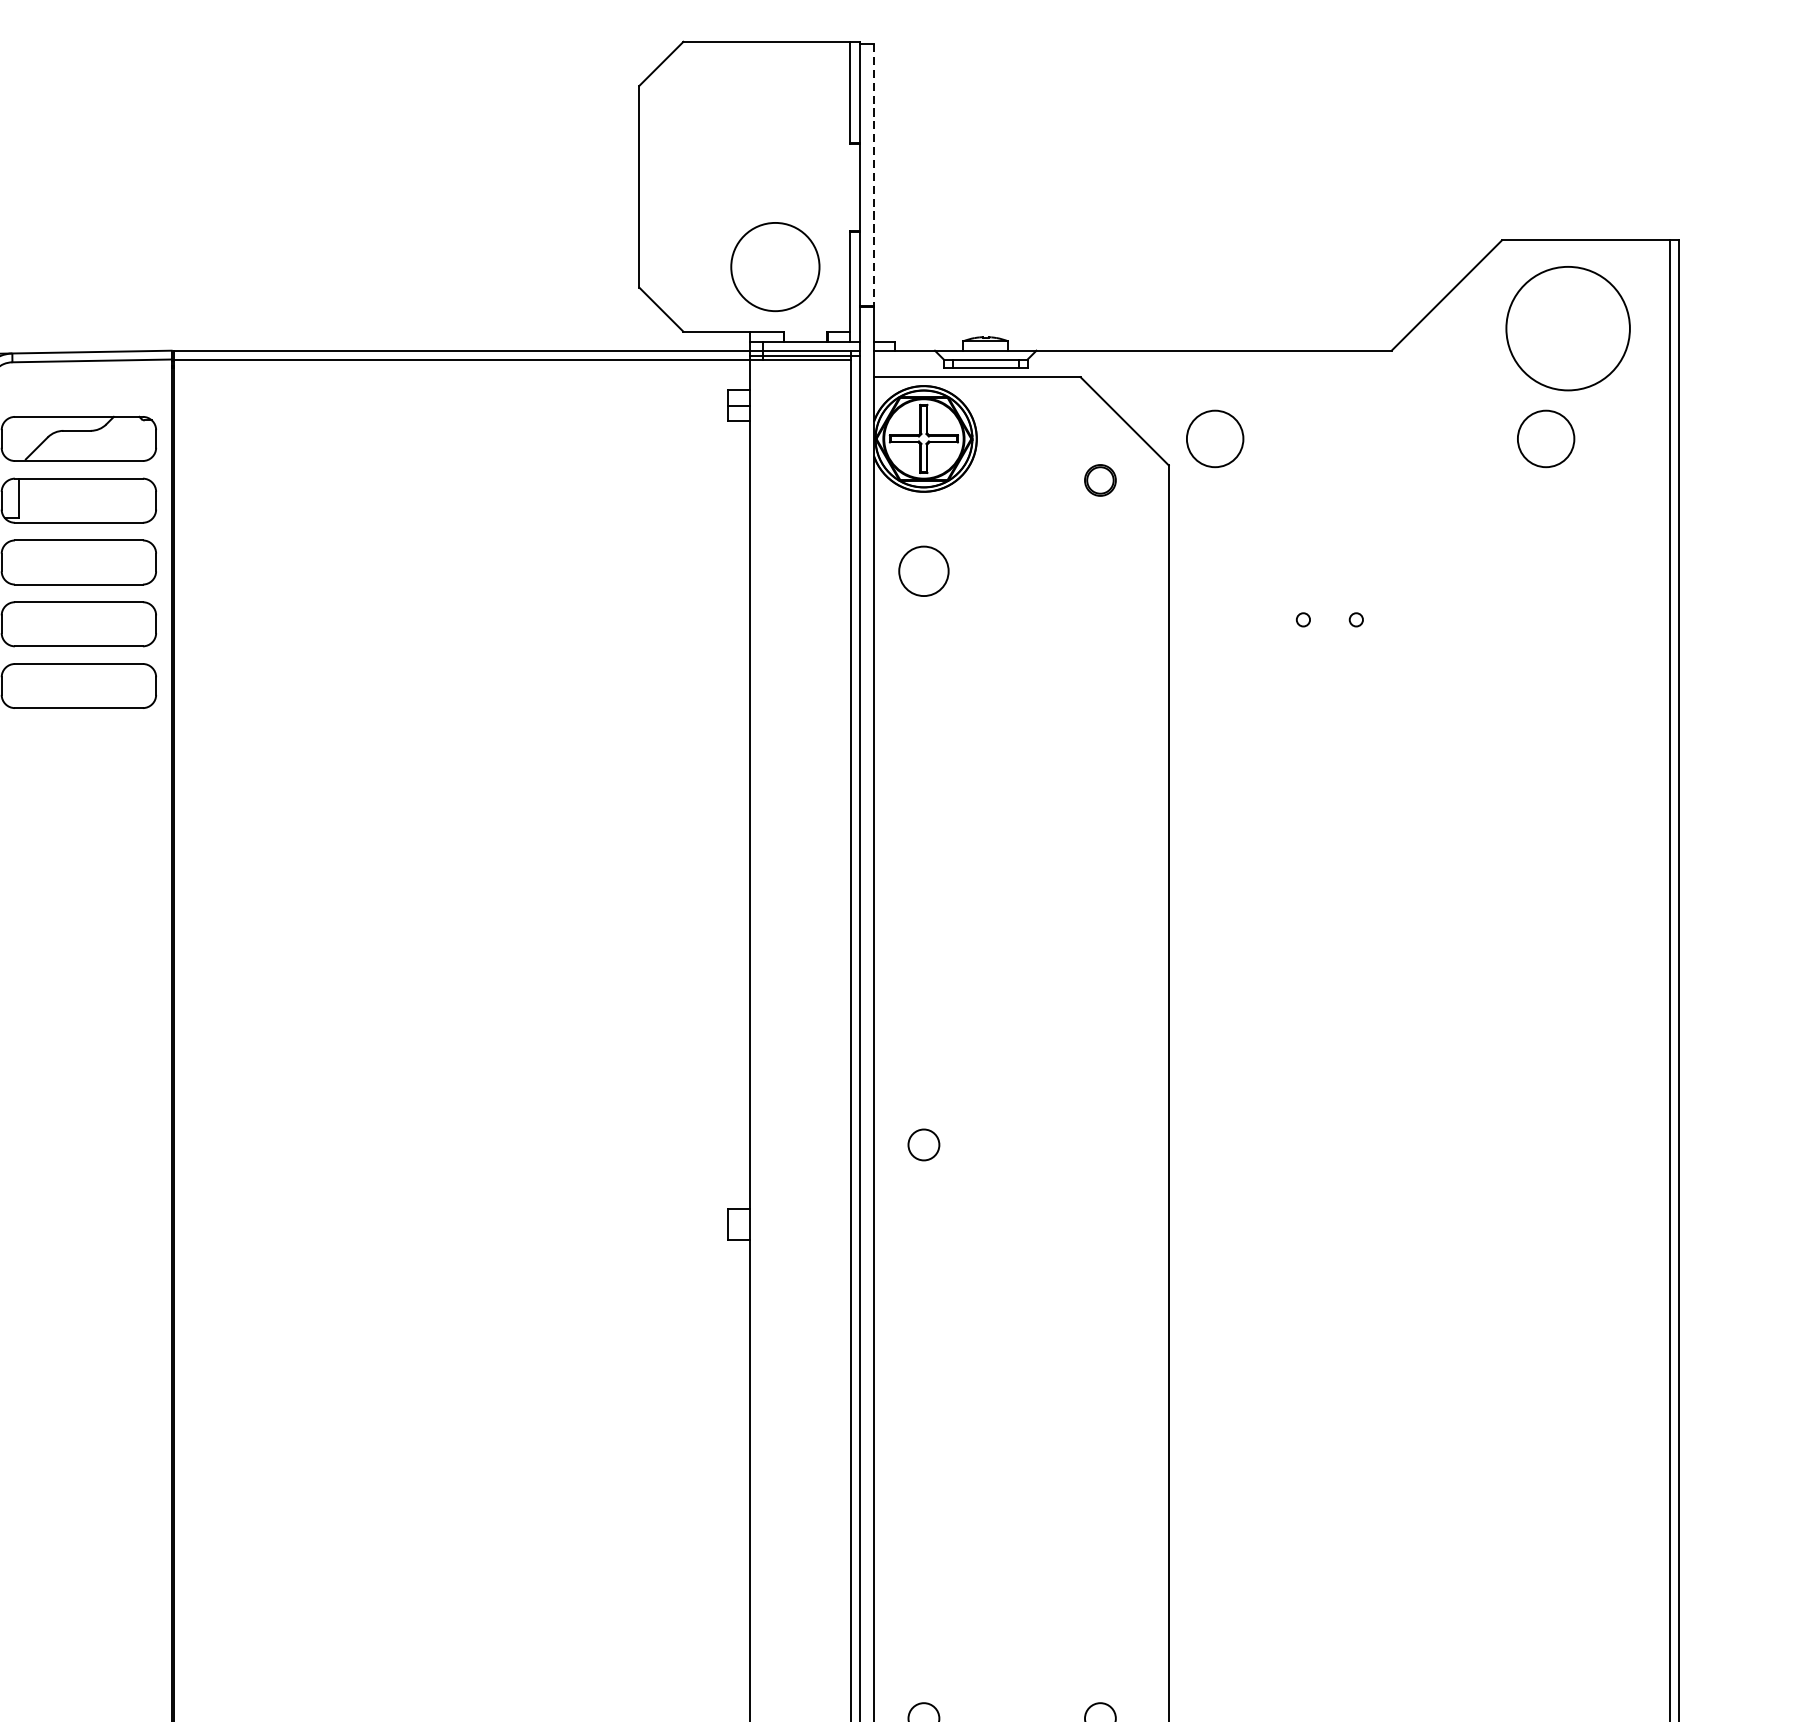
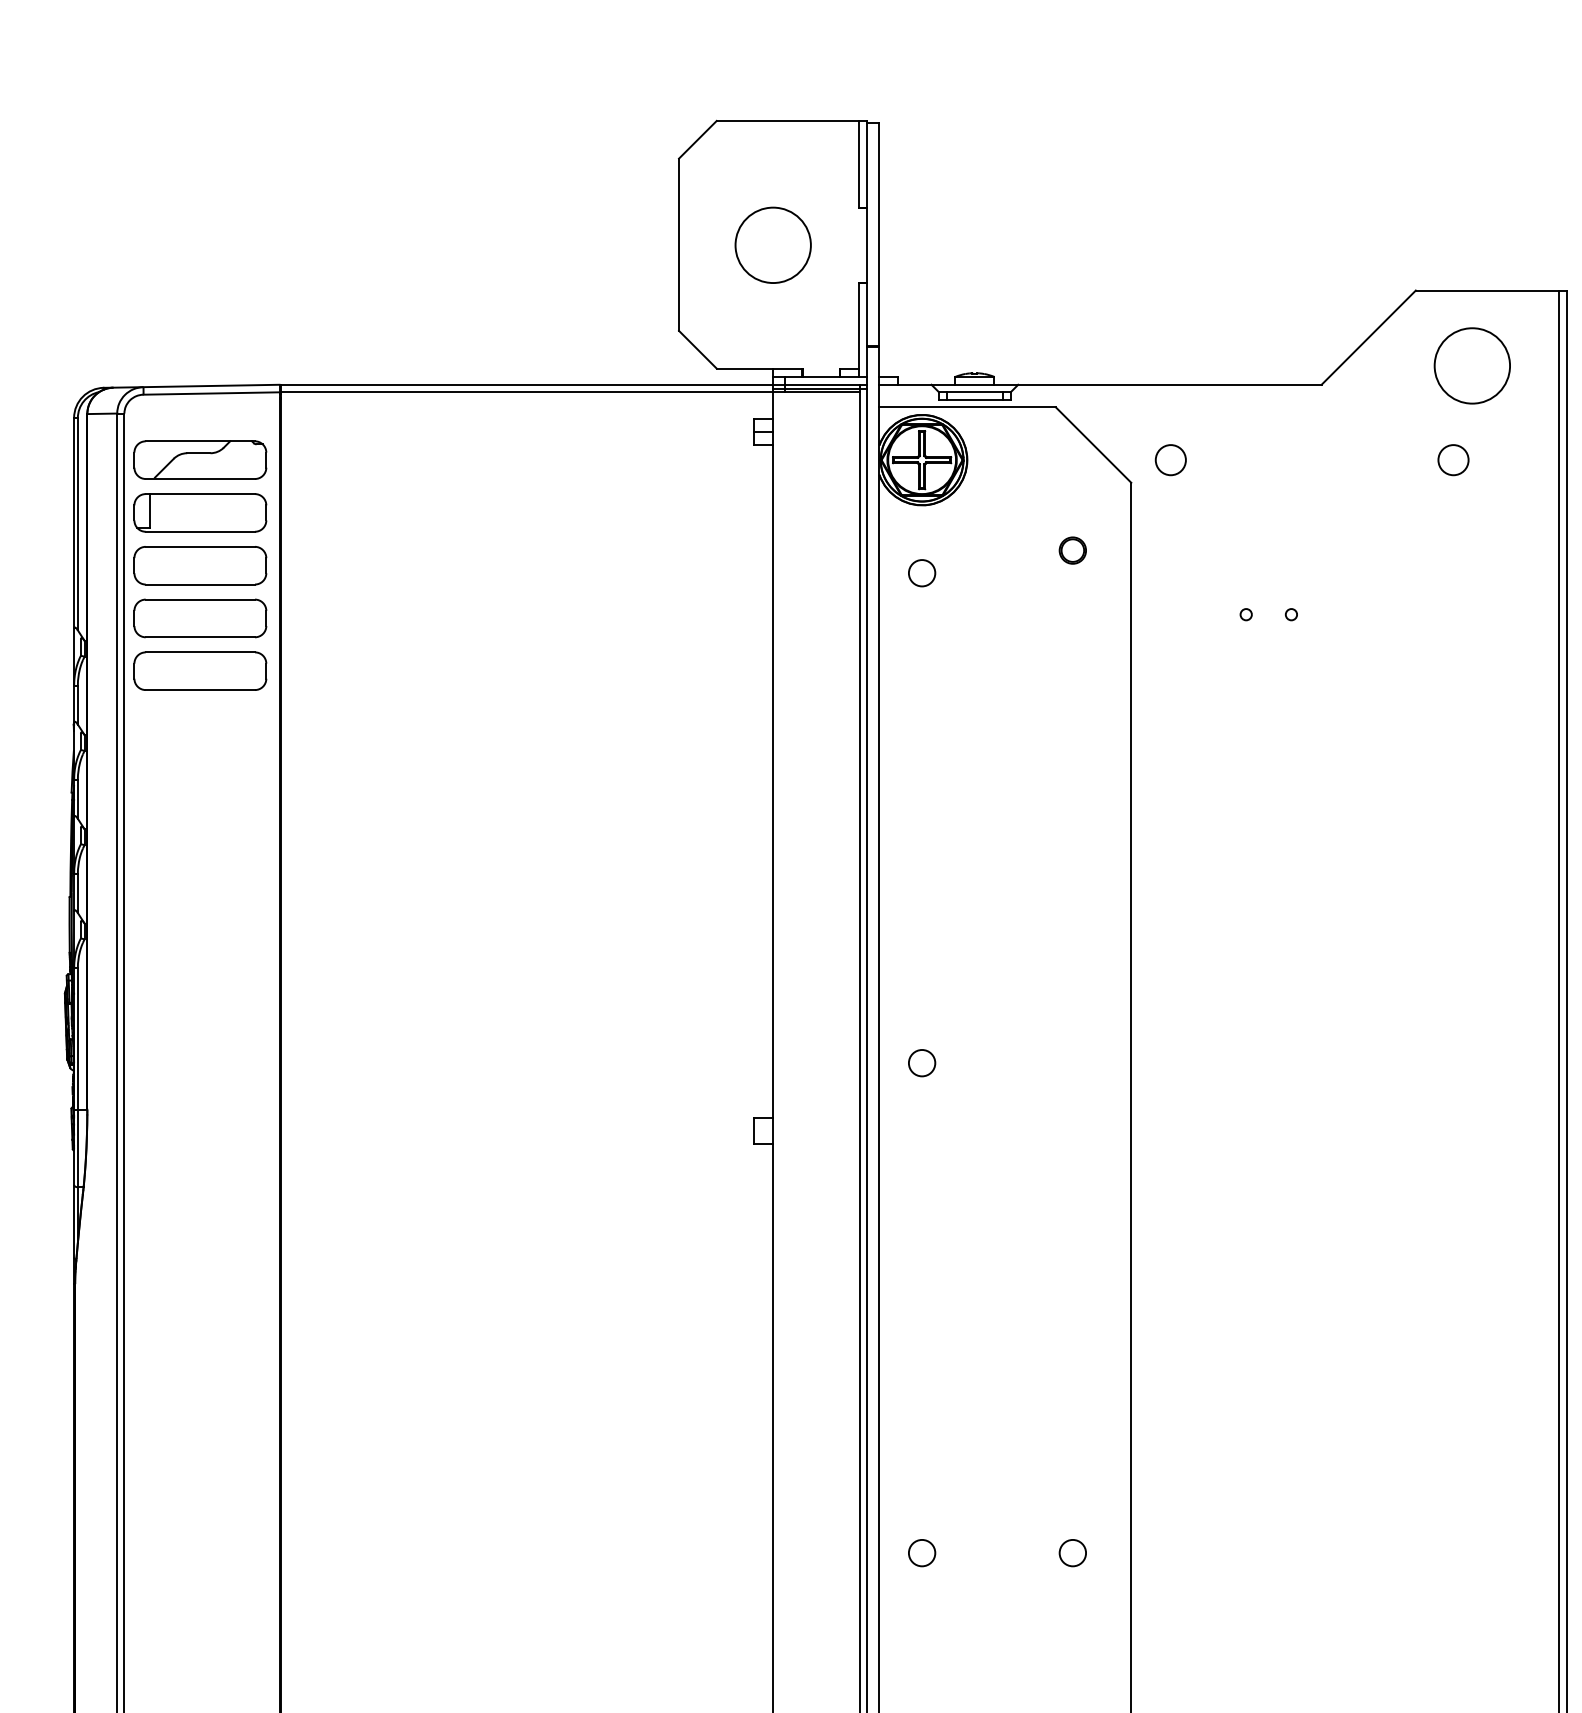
line: (874, 175) -> (879, 235), dashed -> solid
circle: (774, 266) -> (772, 244), moved
circle: (1568, 328) -> (1472, 365), size x0.71
circle: (1214, 439) -> (1170, 460), size x0.62
circle: (1546, 439) -> (1453, 460), size x0.62
part: (1100, 480) -> (1072, 550), moved
circle: (923, 571) -> (921, 573), size x0.62

